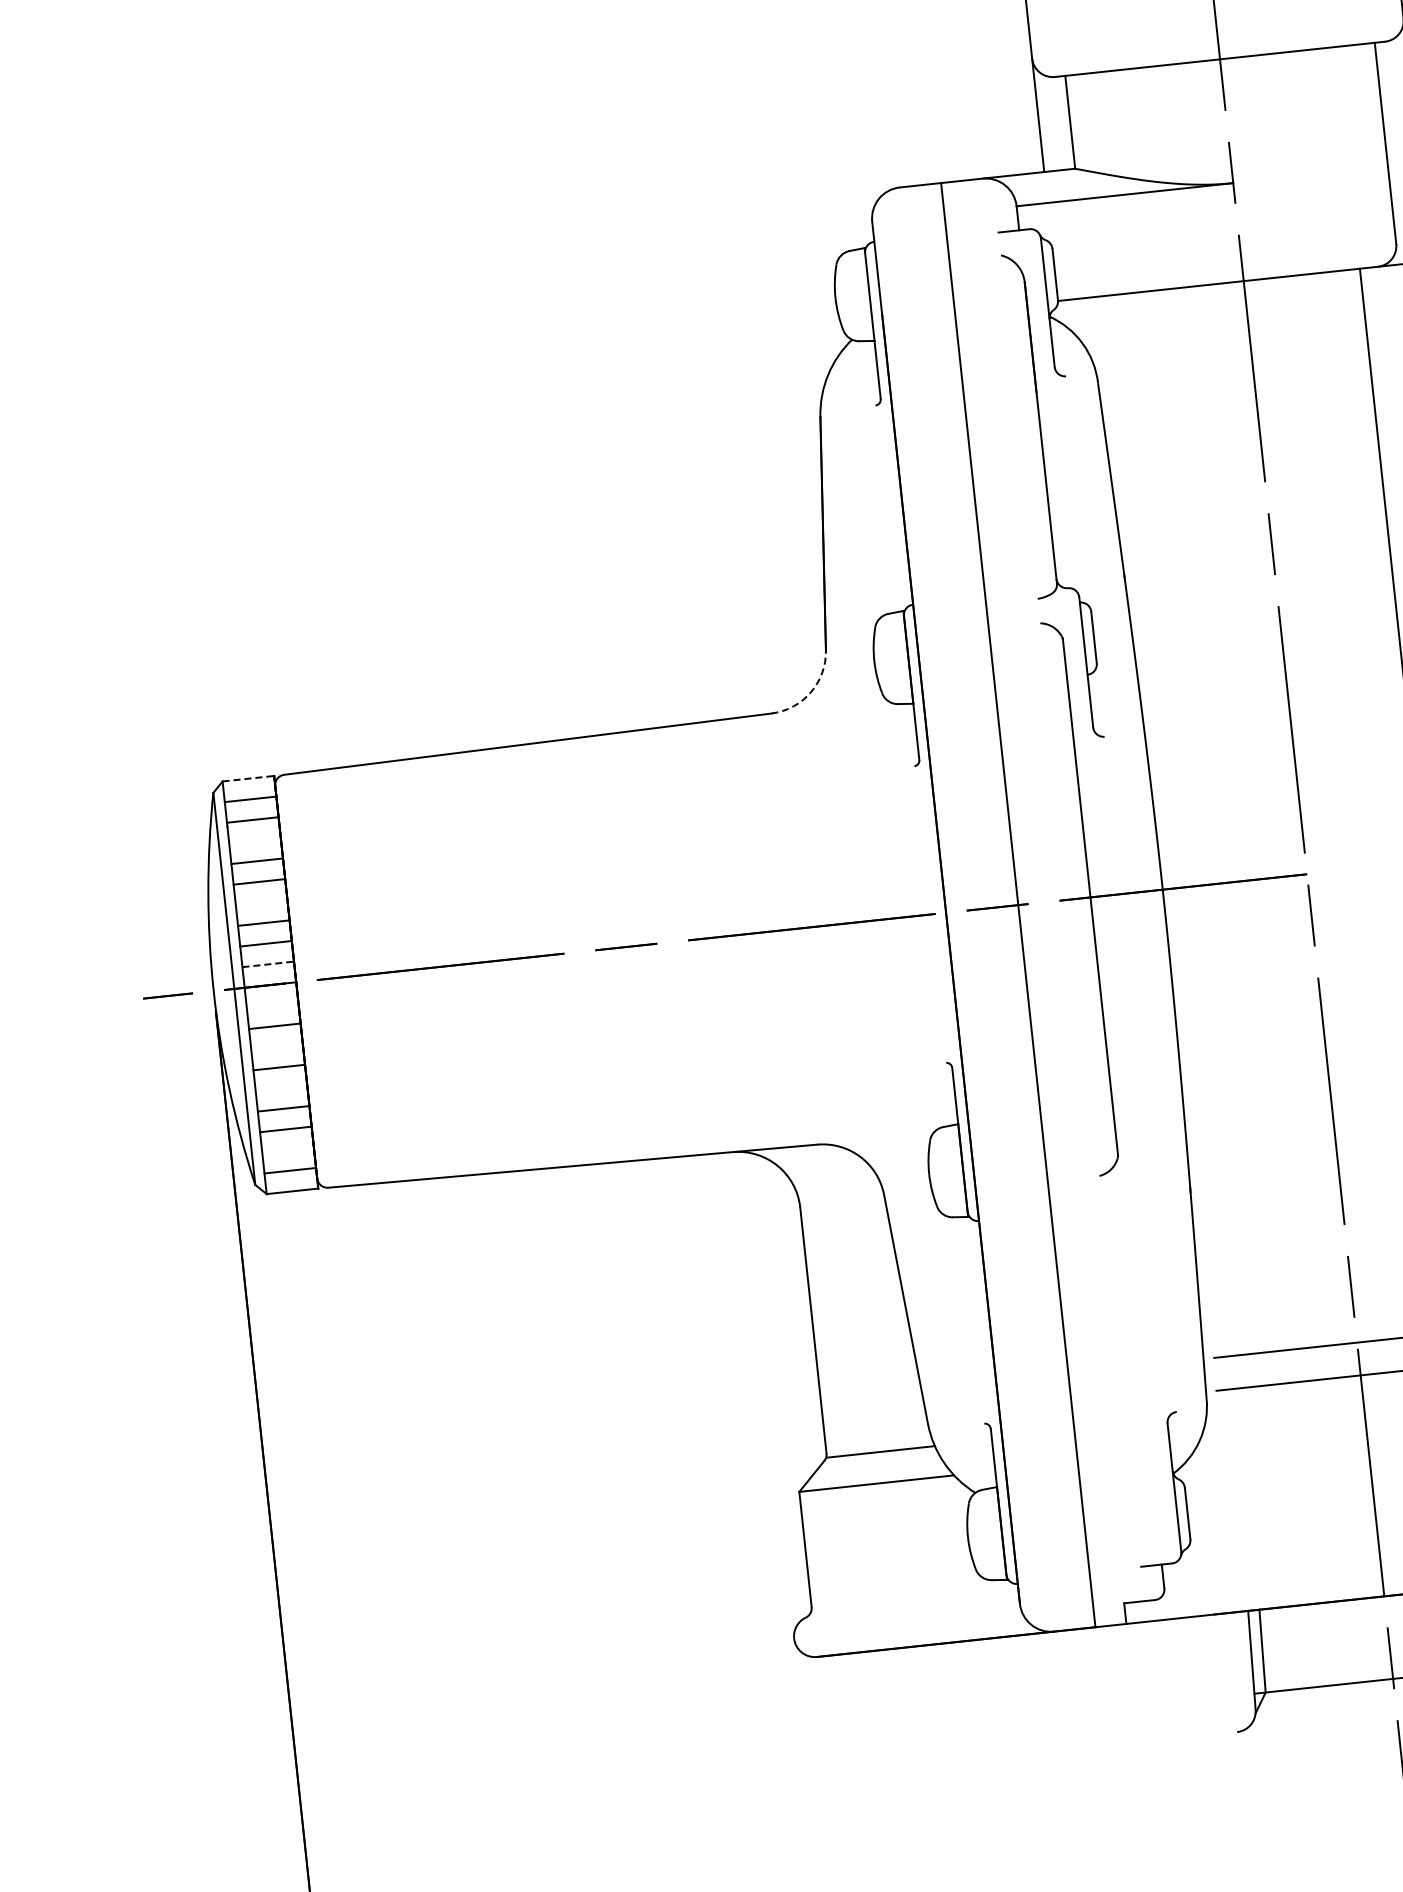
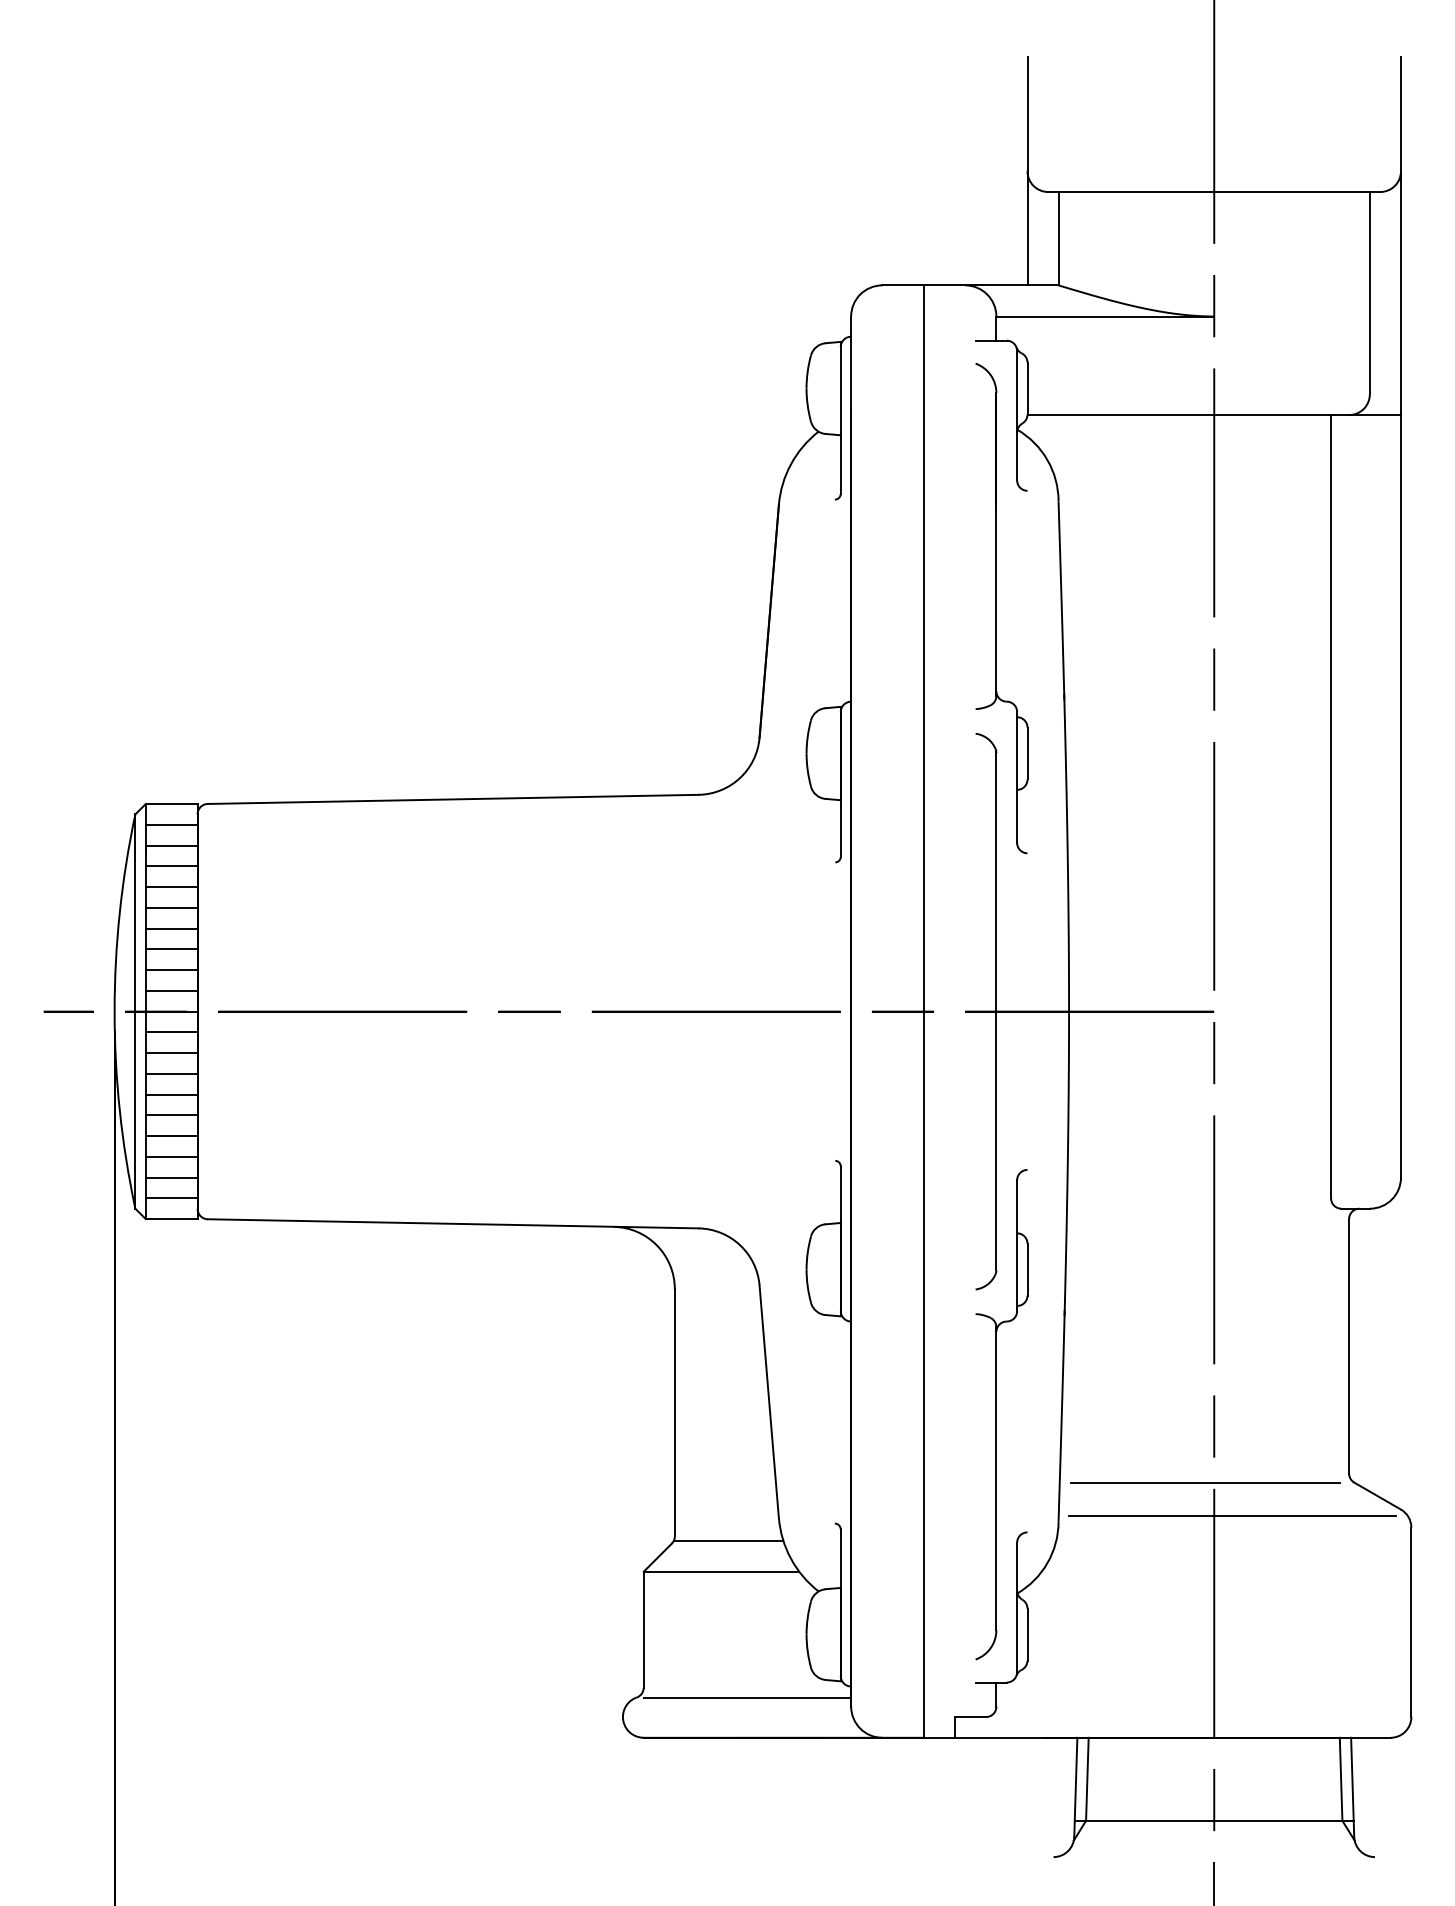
arc: (811, 692) -> (740, 778), dashed -> solid
line: (248, 779) -> (171, 804), dashed -> solid
line: (254, 840) -> (171, 866), added
line: (261, 902) -> (171, 928), added
line: (268, 964) -> (171, 990), dashed -> solid
line: (272, 1005) -> (171, 1032), added
line: (276, 1046) -> (171, 1073), added
line: (281, 1088) -> (171, 1115), added
line: (287, 1150) -> (171, 1177), added
part: (1138, 1297) -> (1001, 1414), added
line: (916, 1606) -> (747, 1698), added

